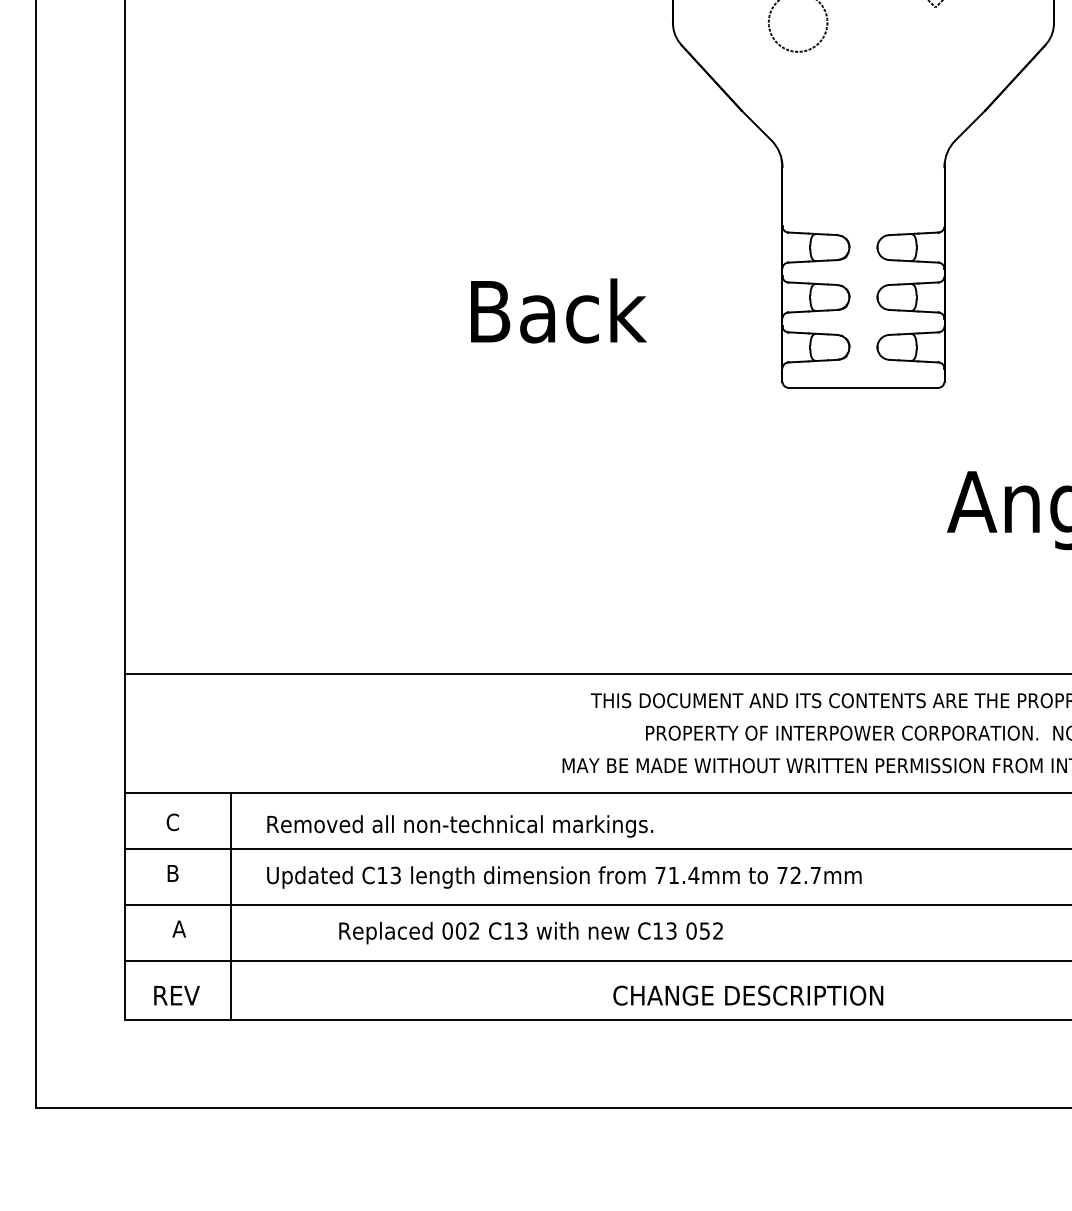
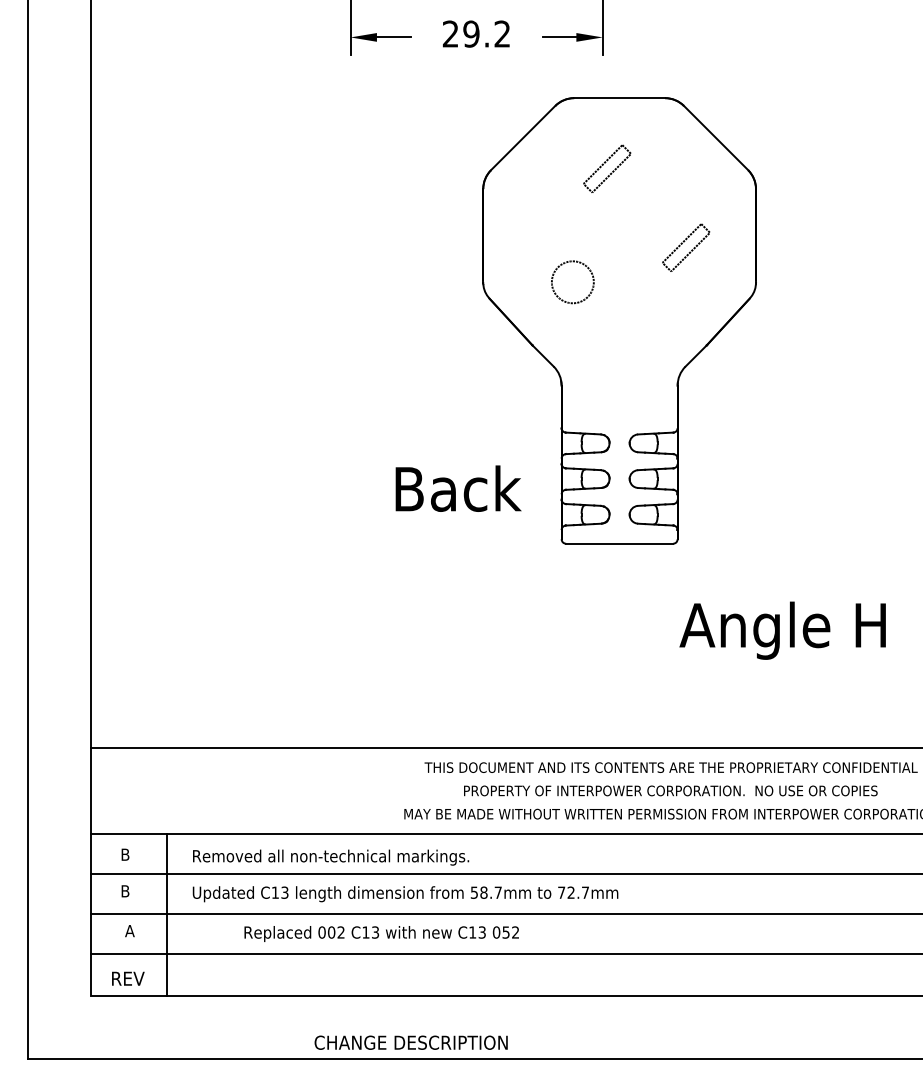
text: (558, 310) -> (458, 488), moved
text: (173, 822) -> (125, 854), C -> B
text: (677, 875) -> (486, 892), 71.4mm -> 58.7mm
text: (747, 995) -> (410, 1042), moved

